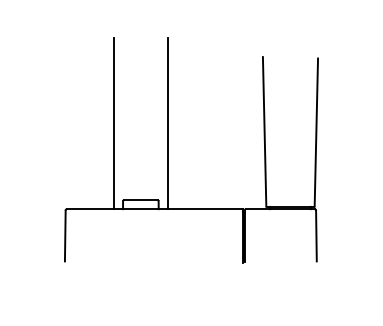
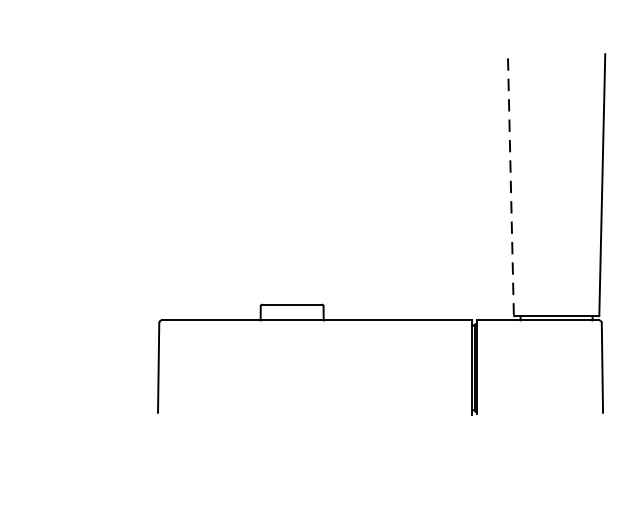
line: (114, 123) -> (245, 169), removed
line: (167, 123) -> (339, 169), removed
line: (264, 131) -> (510, 183), solid -> dashed

